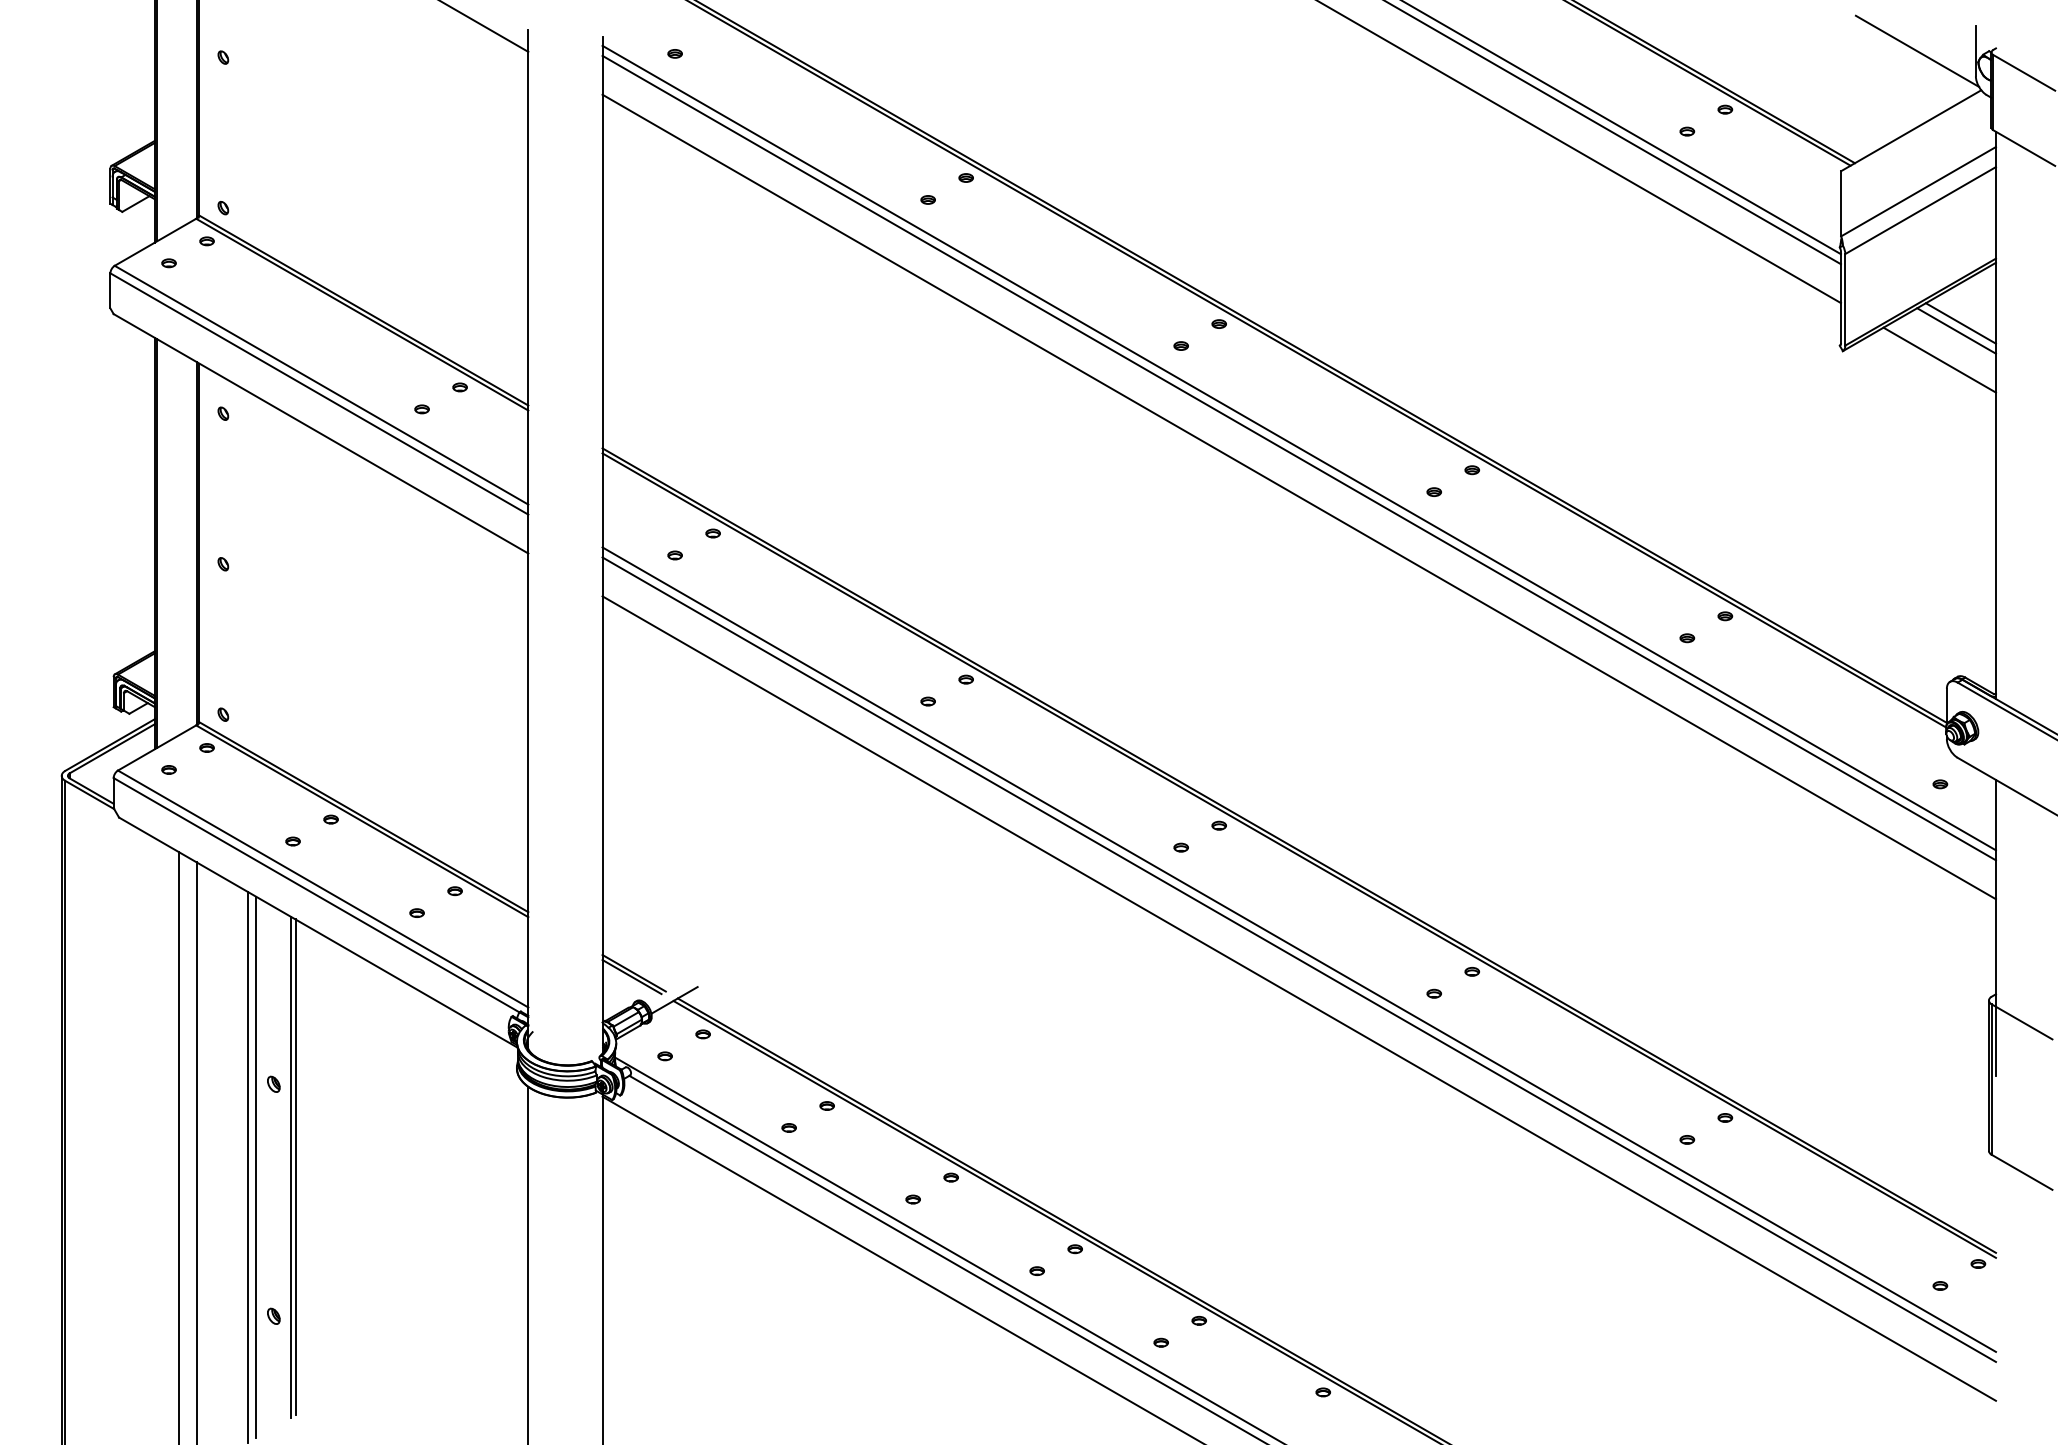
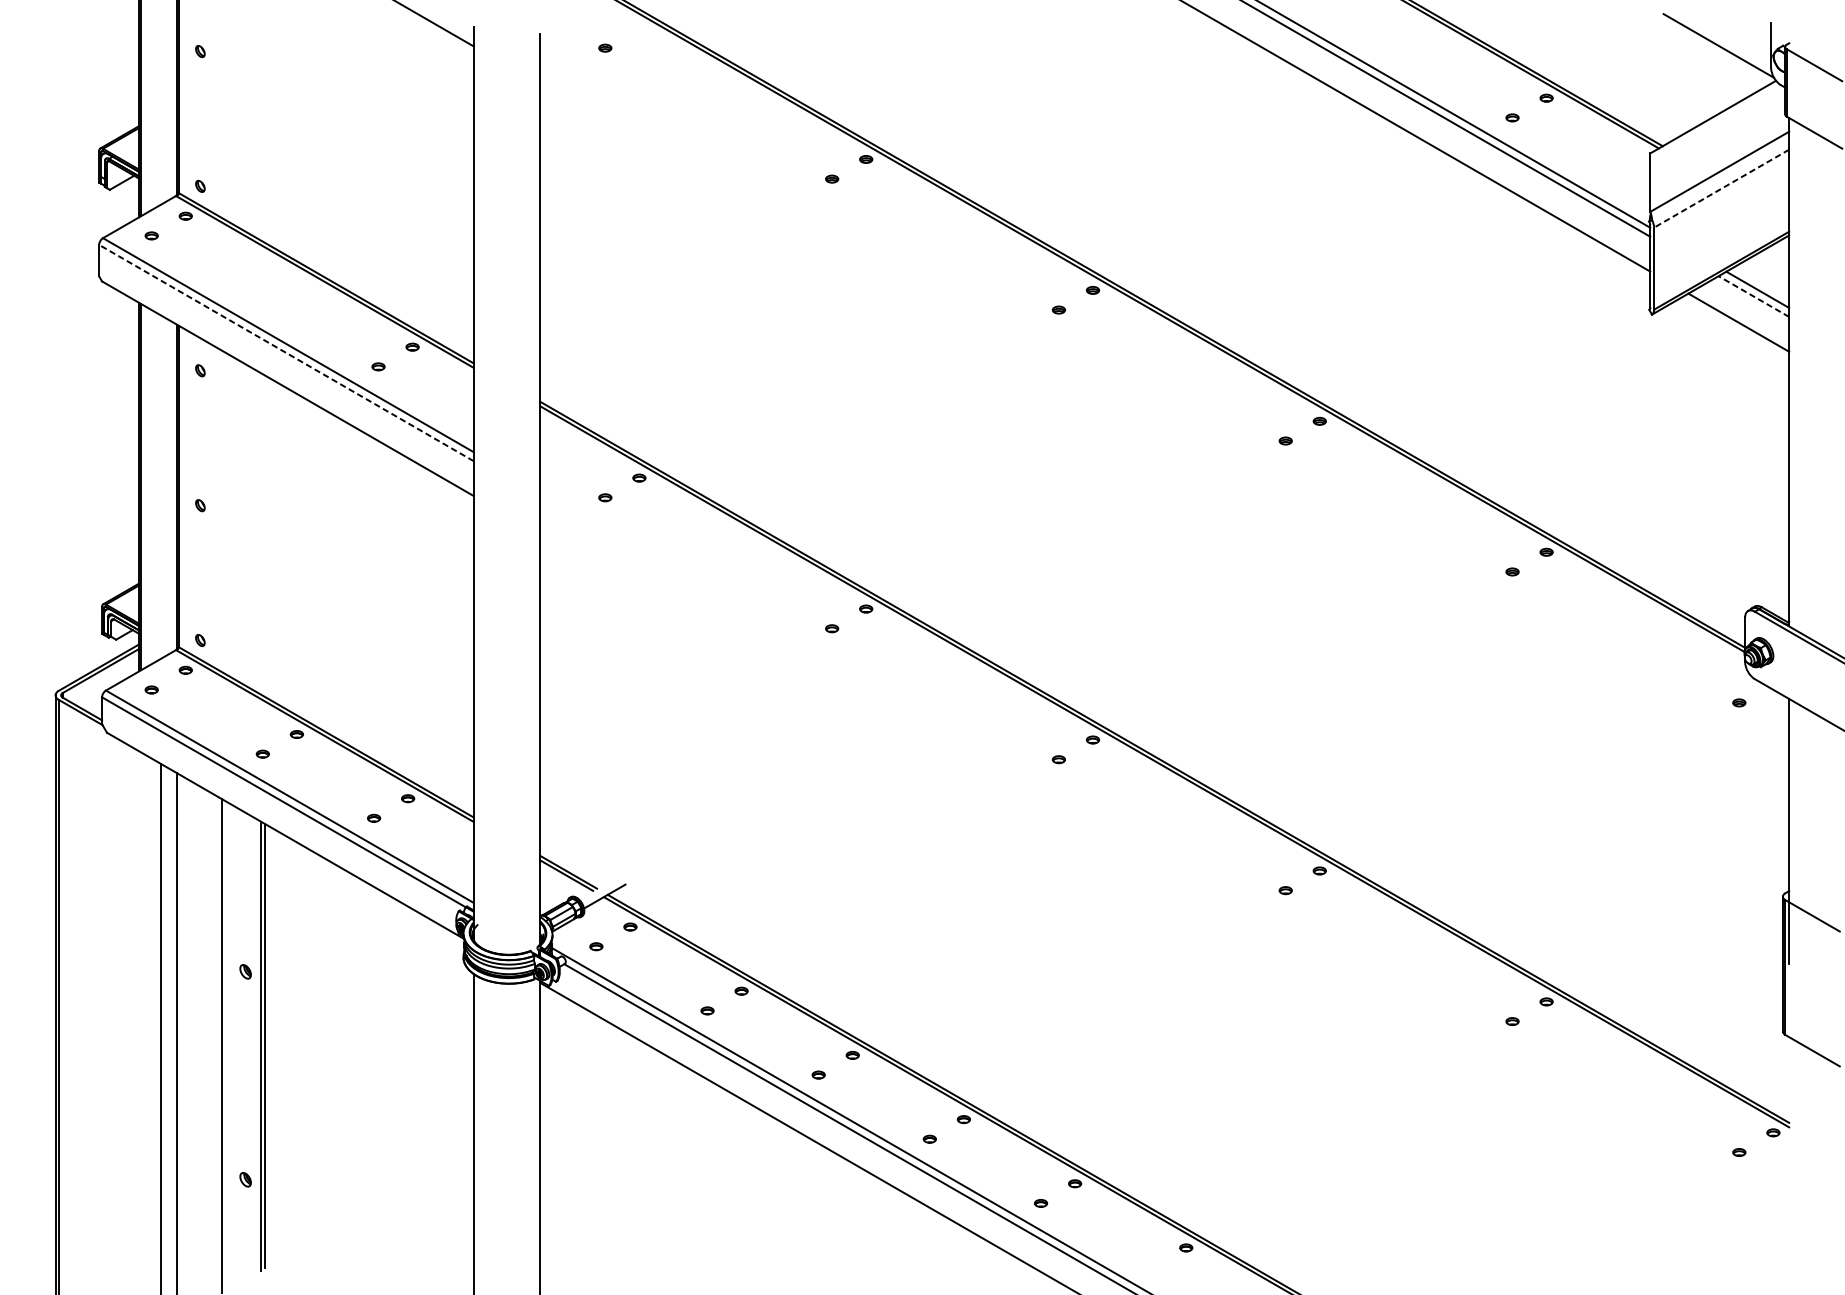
line: (1920, 210) -> (1721, 188), solid -> dashed
line: (1956, 330) -> (1753, 296), solid -> dashed
line: (318, 393) -> (285, 352), solid -> dashed
line: (1298, 447) -> (1164, 401), removed
line: (1298, 457) -> (1164, 409), removed
line: (1298, 496) -> (1164, 444), removed
line: (1298, 949) -> (1164, 850), removed
line: (1298, 959) -> (1164, 859), removed
line: (1298, 998) -> (1164, 894), removed
line: (256, 1167) -> (230, 1046), removed

